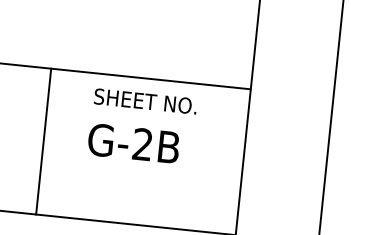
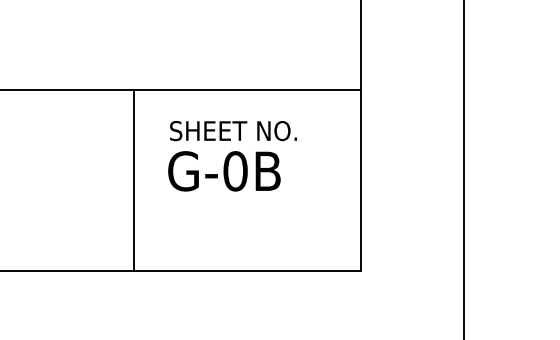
text: (145, 101) -> (233, 131), moved
line: (43, 141) -> (134, 179), moved
text: (142, 144) -> (235, 171), G-2B -> G-0B

